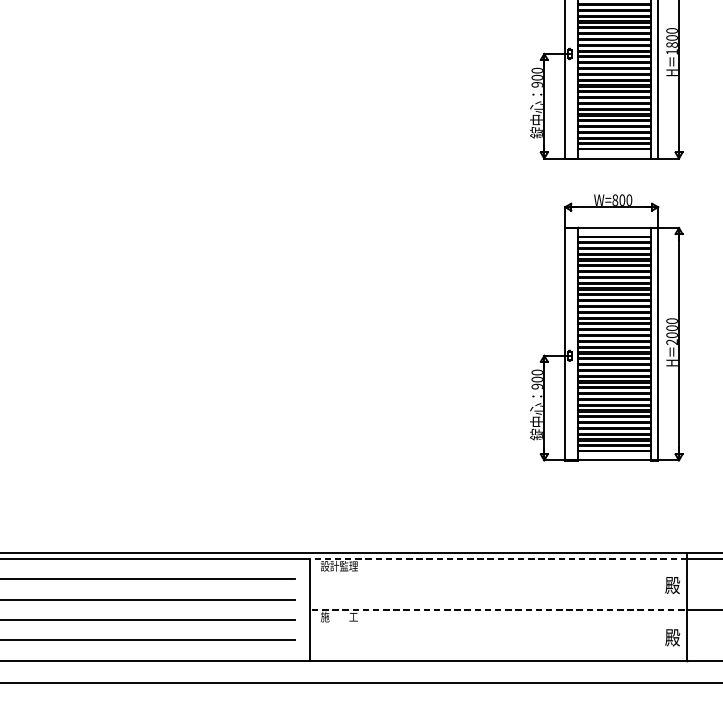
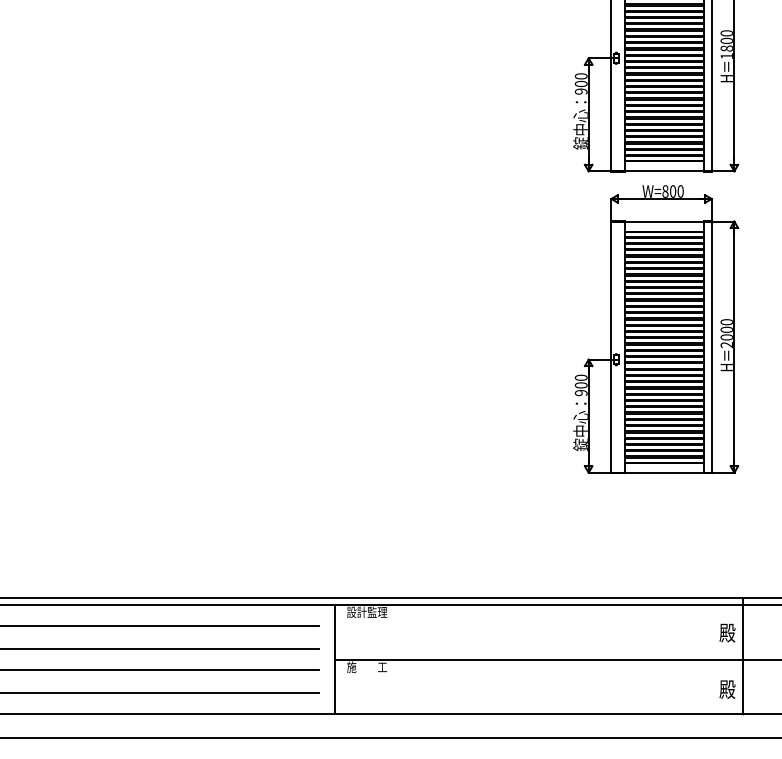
part: (607, 327) -> (656, 329), moved
line: (497, 559) -> (538, 604), dashed -> solid
line: (499, 609) -> (540, 659), dashed -> solid

